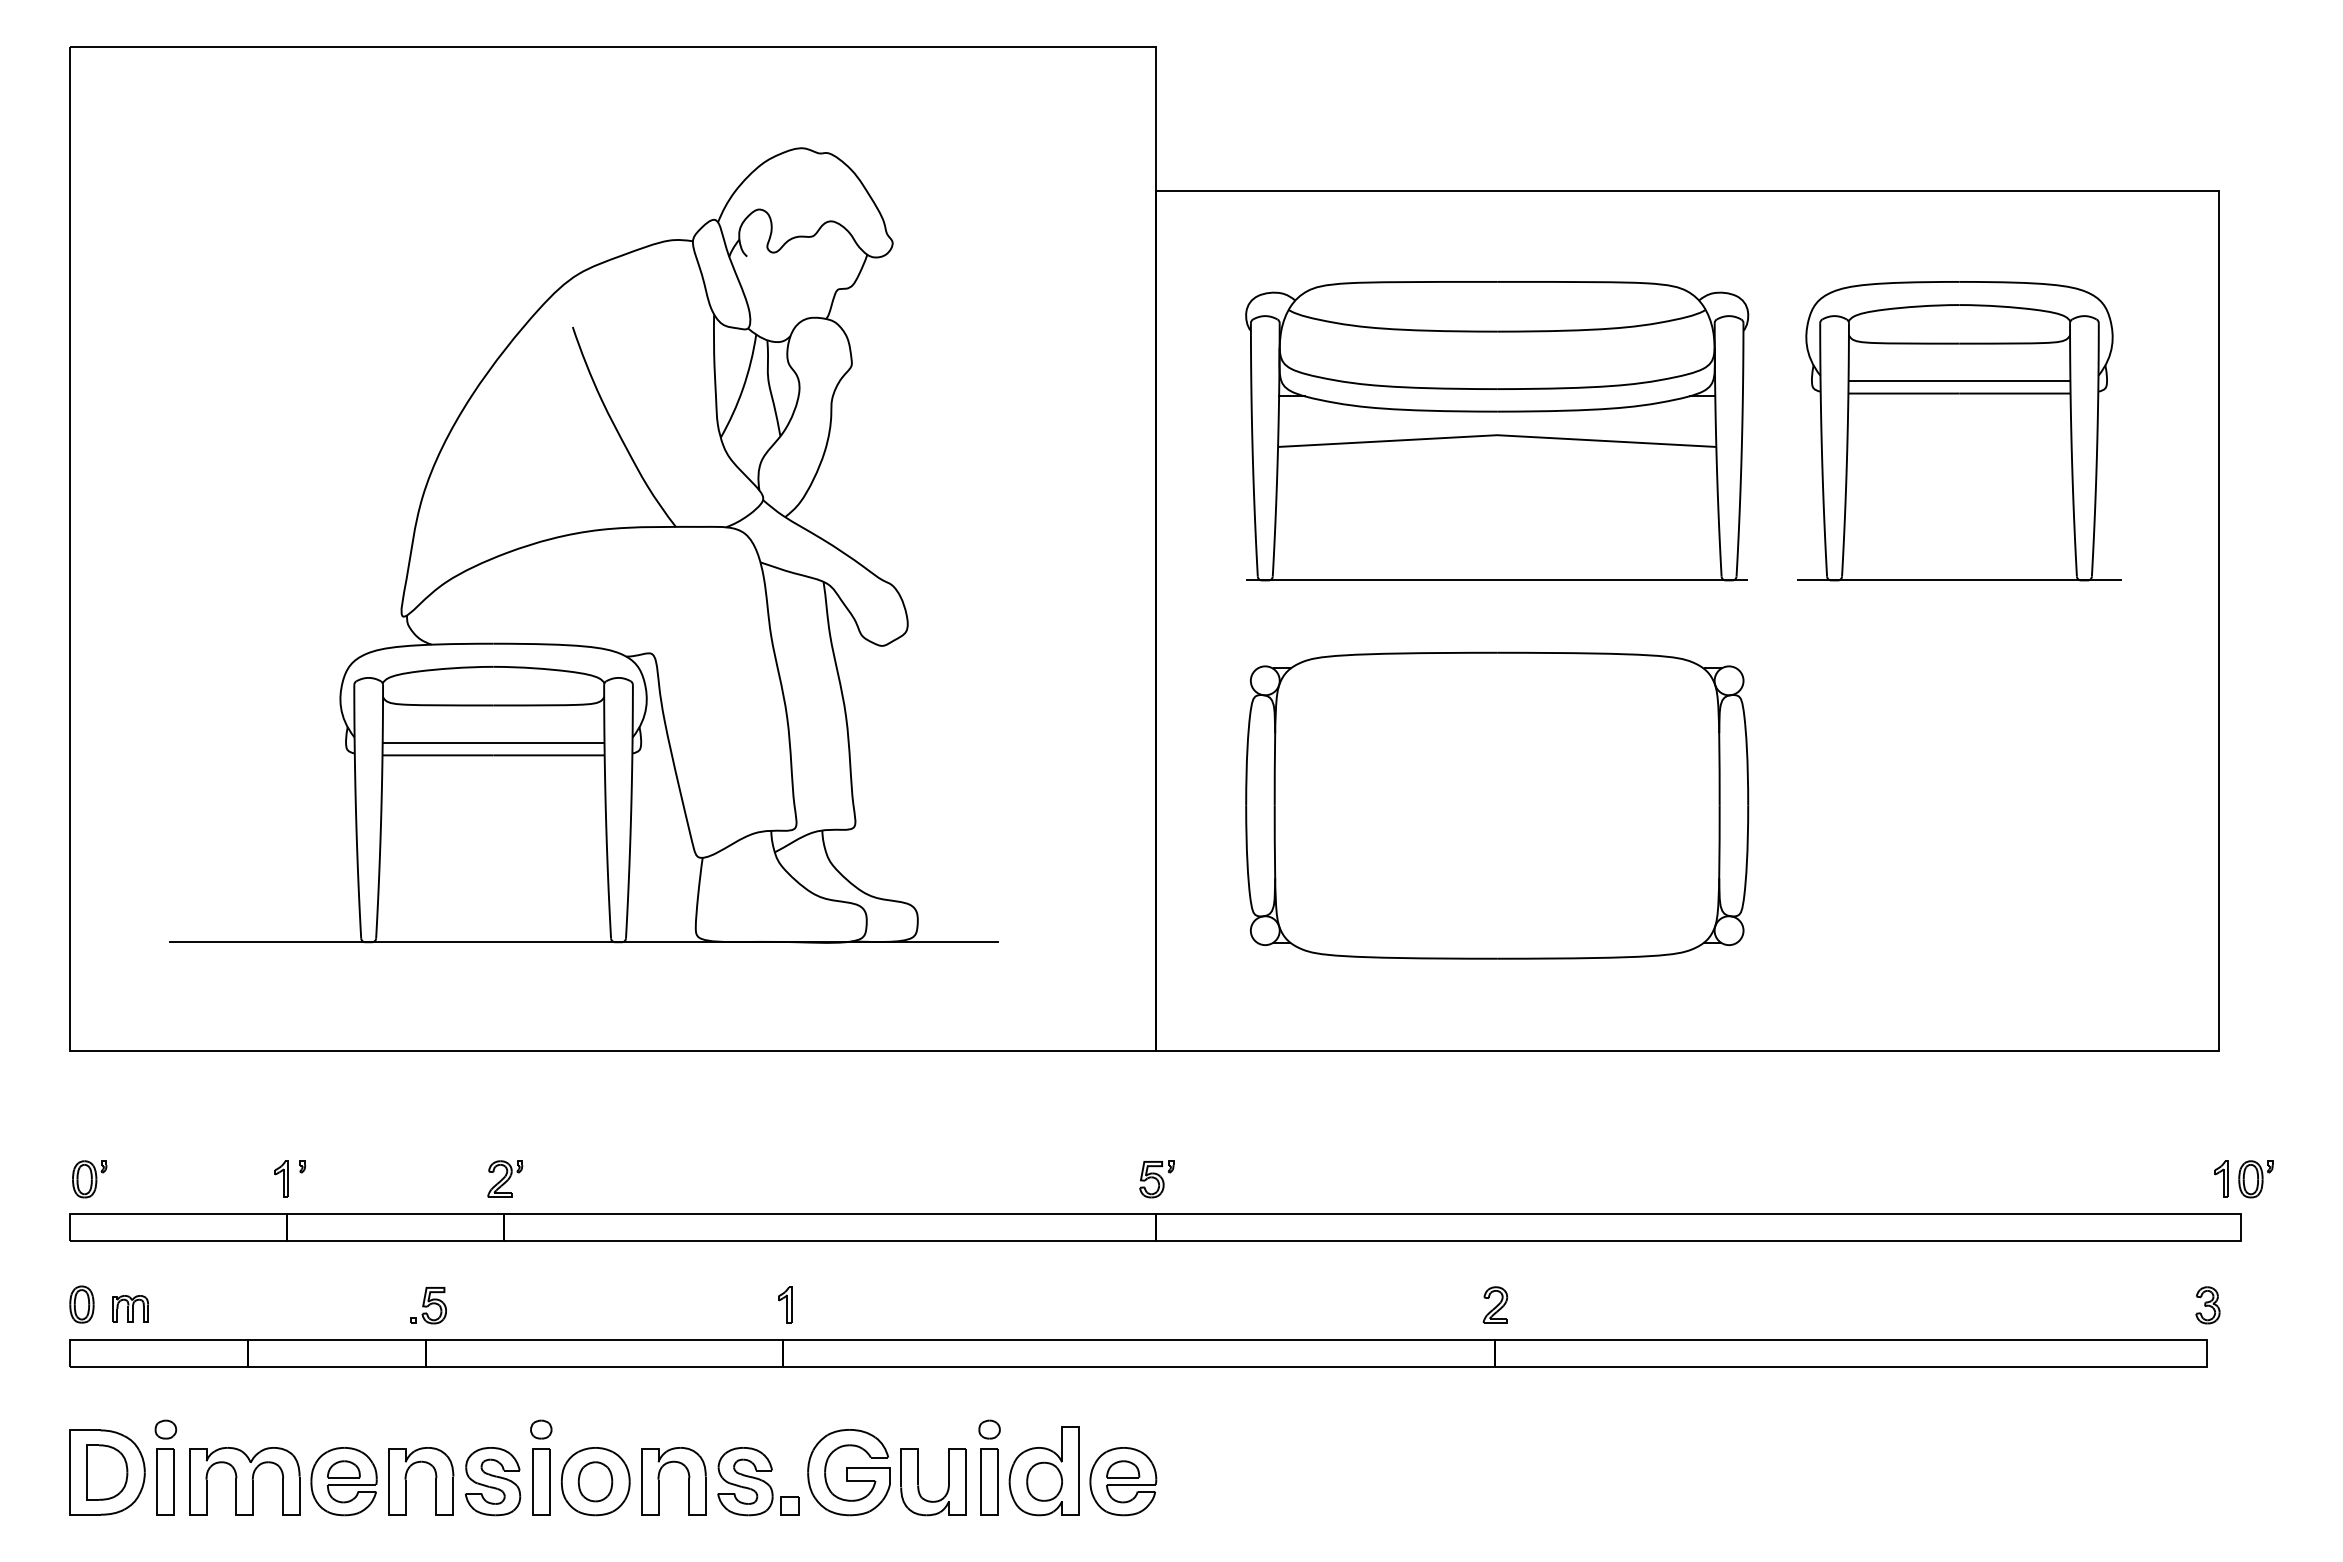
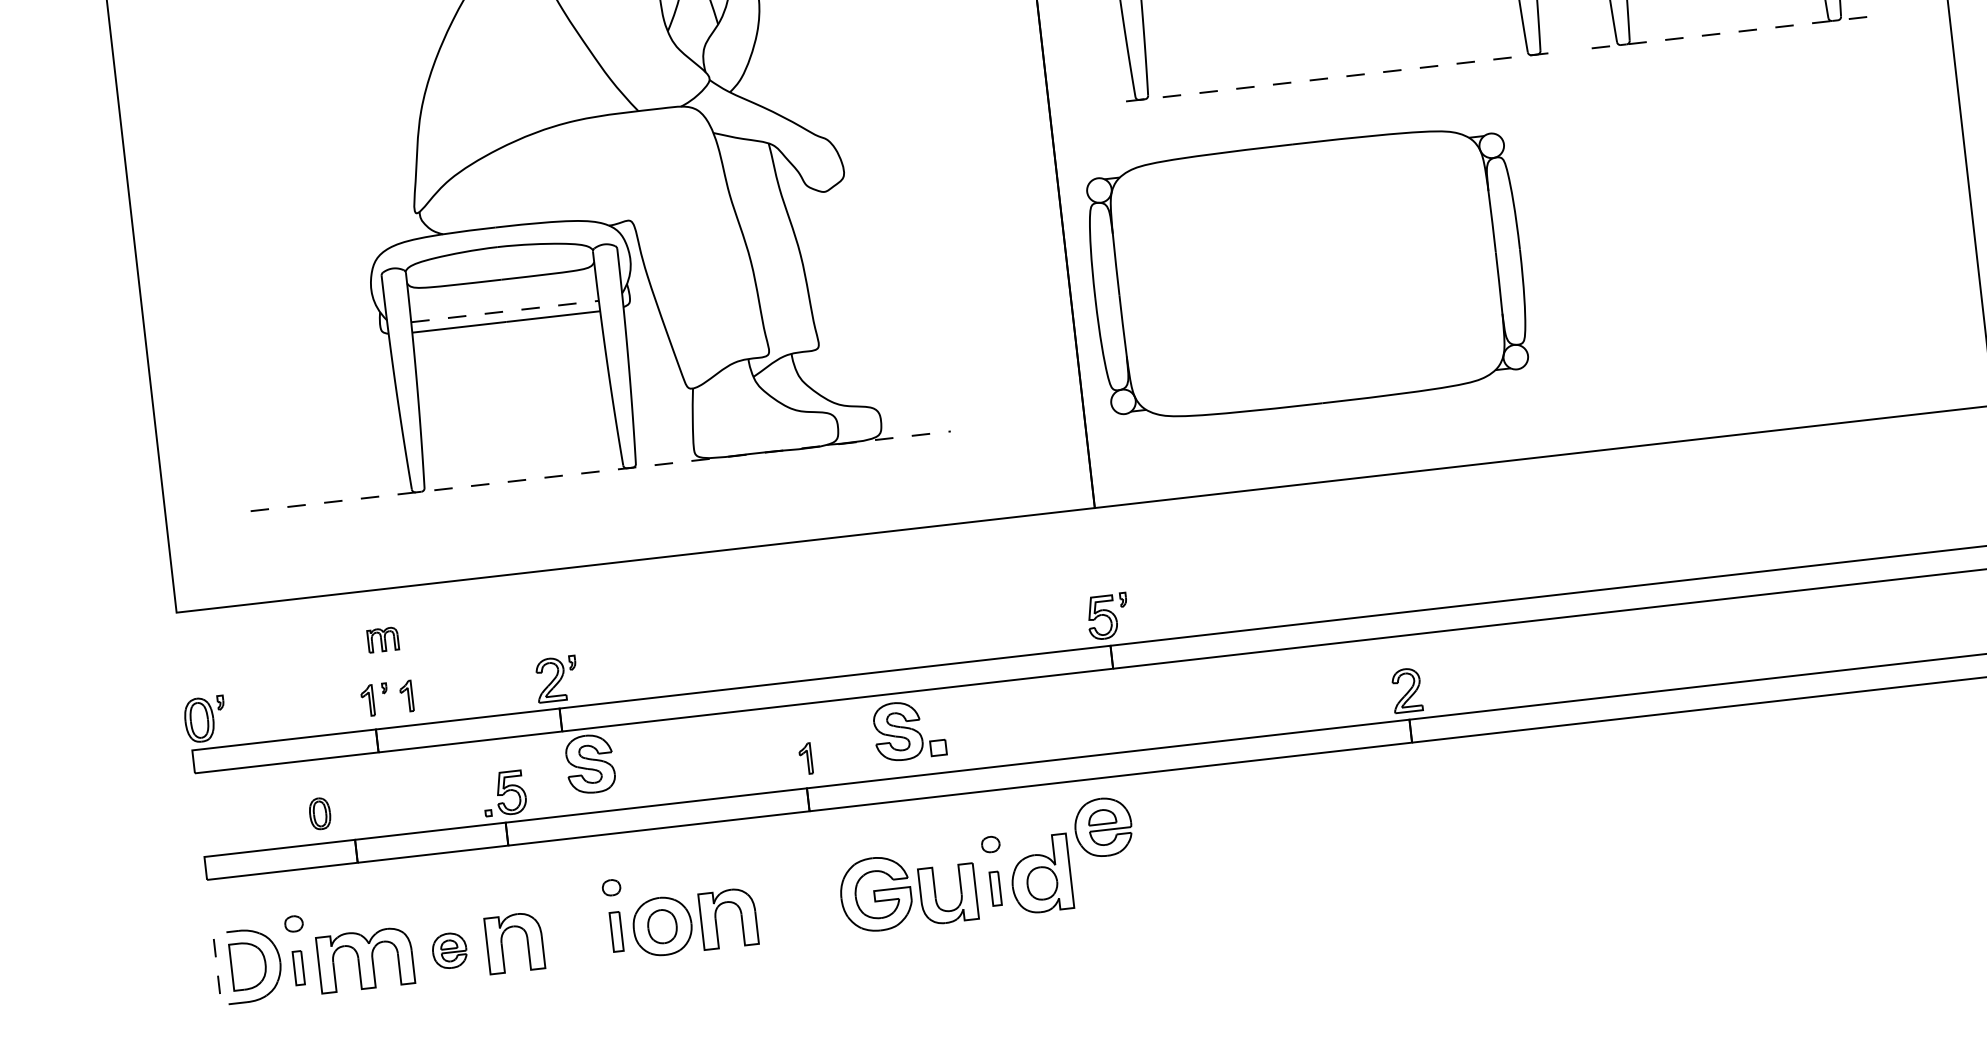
line: (1497, 580) -> (1338, 77), solid -> dashed
line: (1959, 580) -> (1729, 32), solid -> dashed
line: (493, 743) -> (505, 311), solid -> dashed
part: (1497, 805) -> (1307, 273), moved
line: (583, 942) -> (600, 471), solid -> dashed
part: (327, 1178) -> (406, 695), added
part: (505, 1178) -> (557, 678), size x1.4
part: (89, 1179) -> (205, 719), size x1.4
part: (1156, 1179) -> (1107, 616), size x1.4
part: (81, 1304) -> (319, 813), moved
part: (1495, 1304) -> (1406, 689), size x1.4
part: (428, 1305) -> (504, 793), size x1.4
part: (130, 1308) -> (382, 639), moved
line: (70, 1472) -> (217, 969), solid -> dashed
part: (165, 1481) -> (298, 967), size x0.6
part: (343, 1481) -> (449, 950), size x0.6
part: (492, 1481) -> (589, 764), moved
part: (541, 1481) -> (616, 931), size x0.7
part: (758, 1481) -> (909, 730), moved
part: (989, 1481) -> (995, 888), size x0.6
part: (1123, 1481) -> (1103, 827), moved

